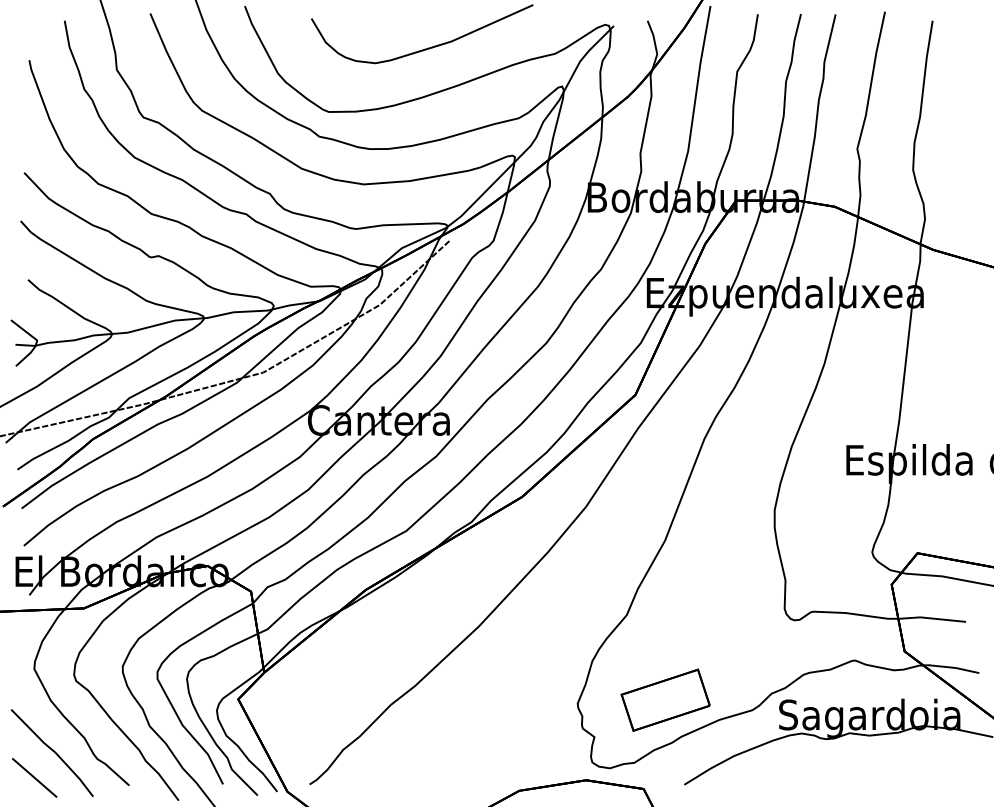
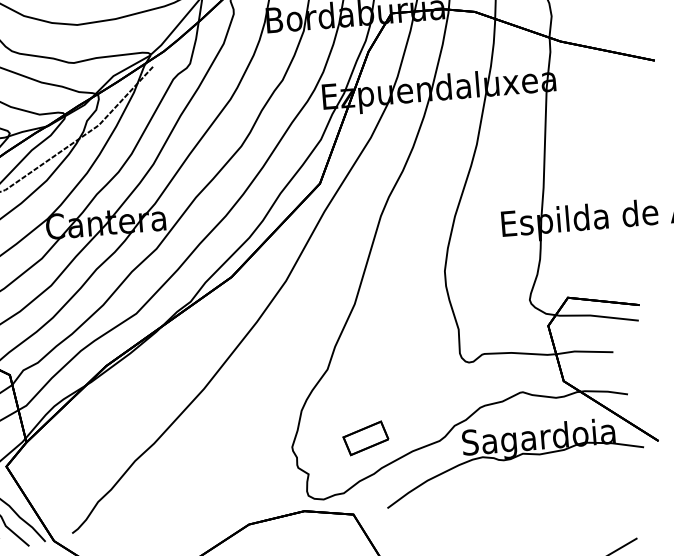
part: (665, 699) -> (365, 437), size x0.6

